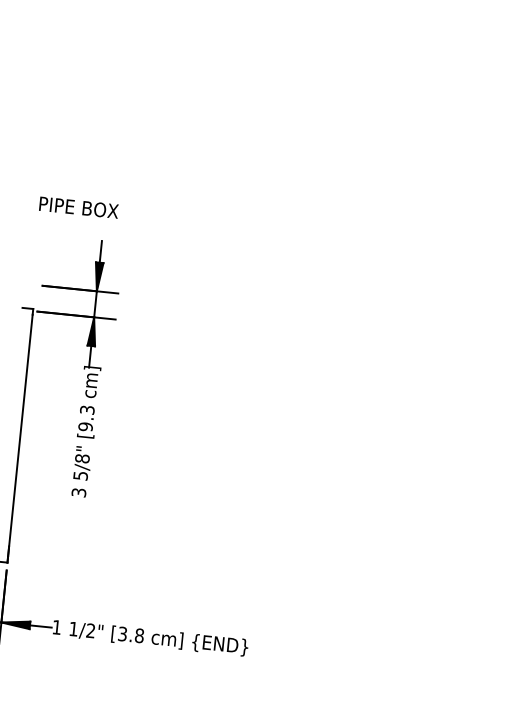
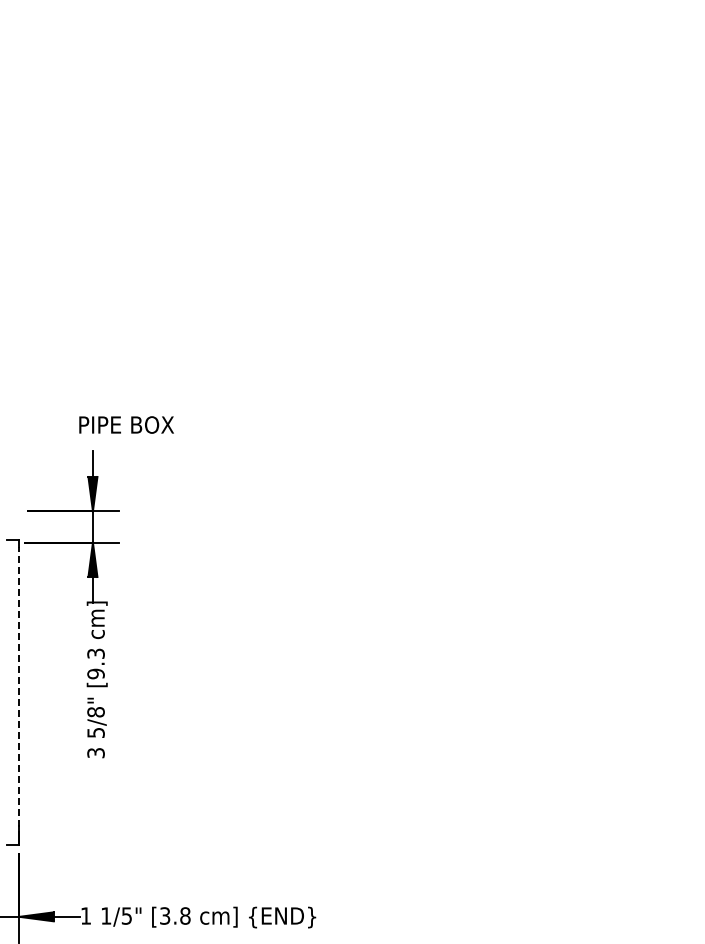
text: (78, 207) -> (126, 424), moved
line: (20, 435) -> (19, 692), solid -> dashed
text: (90, 630) -> (126, 915), 1/2" -> 1/5"

